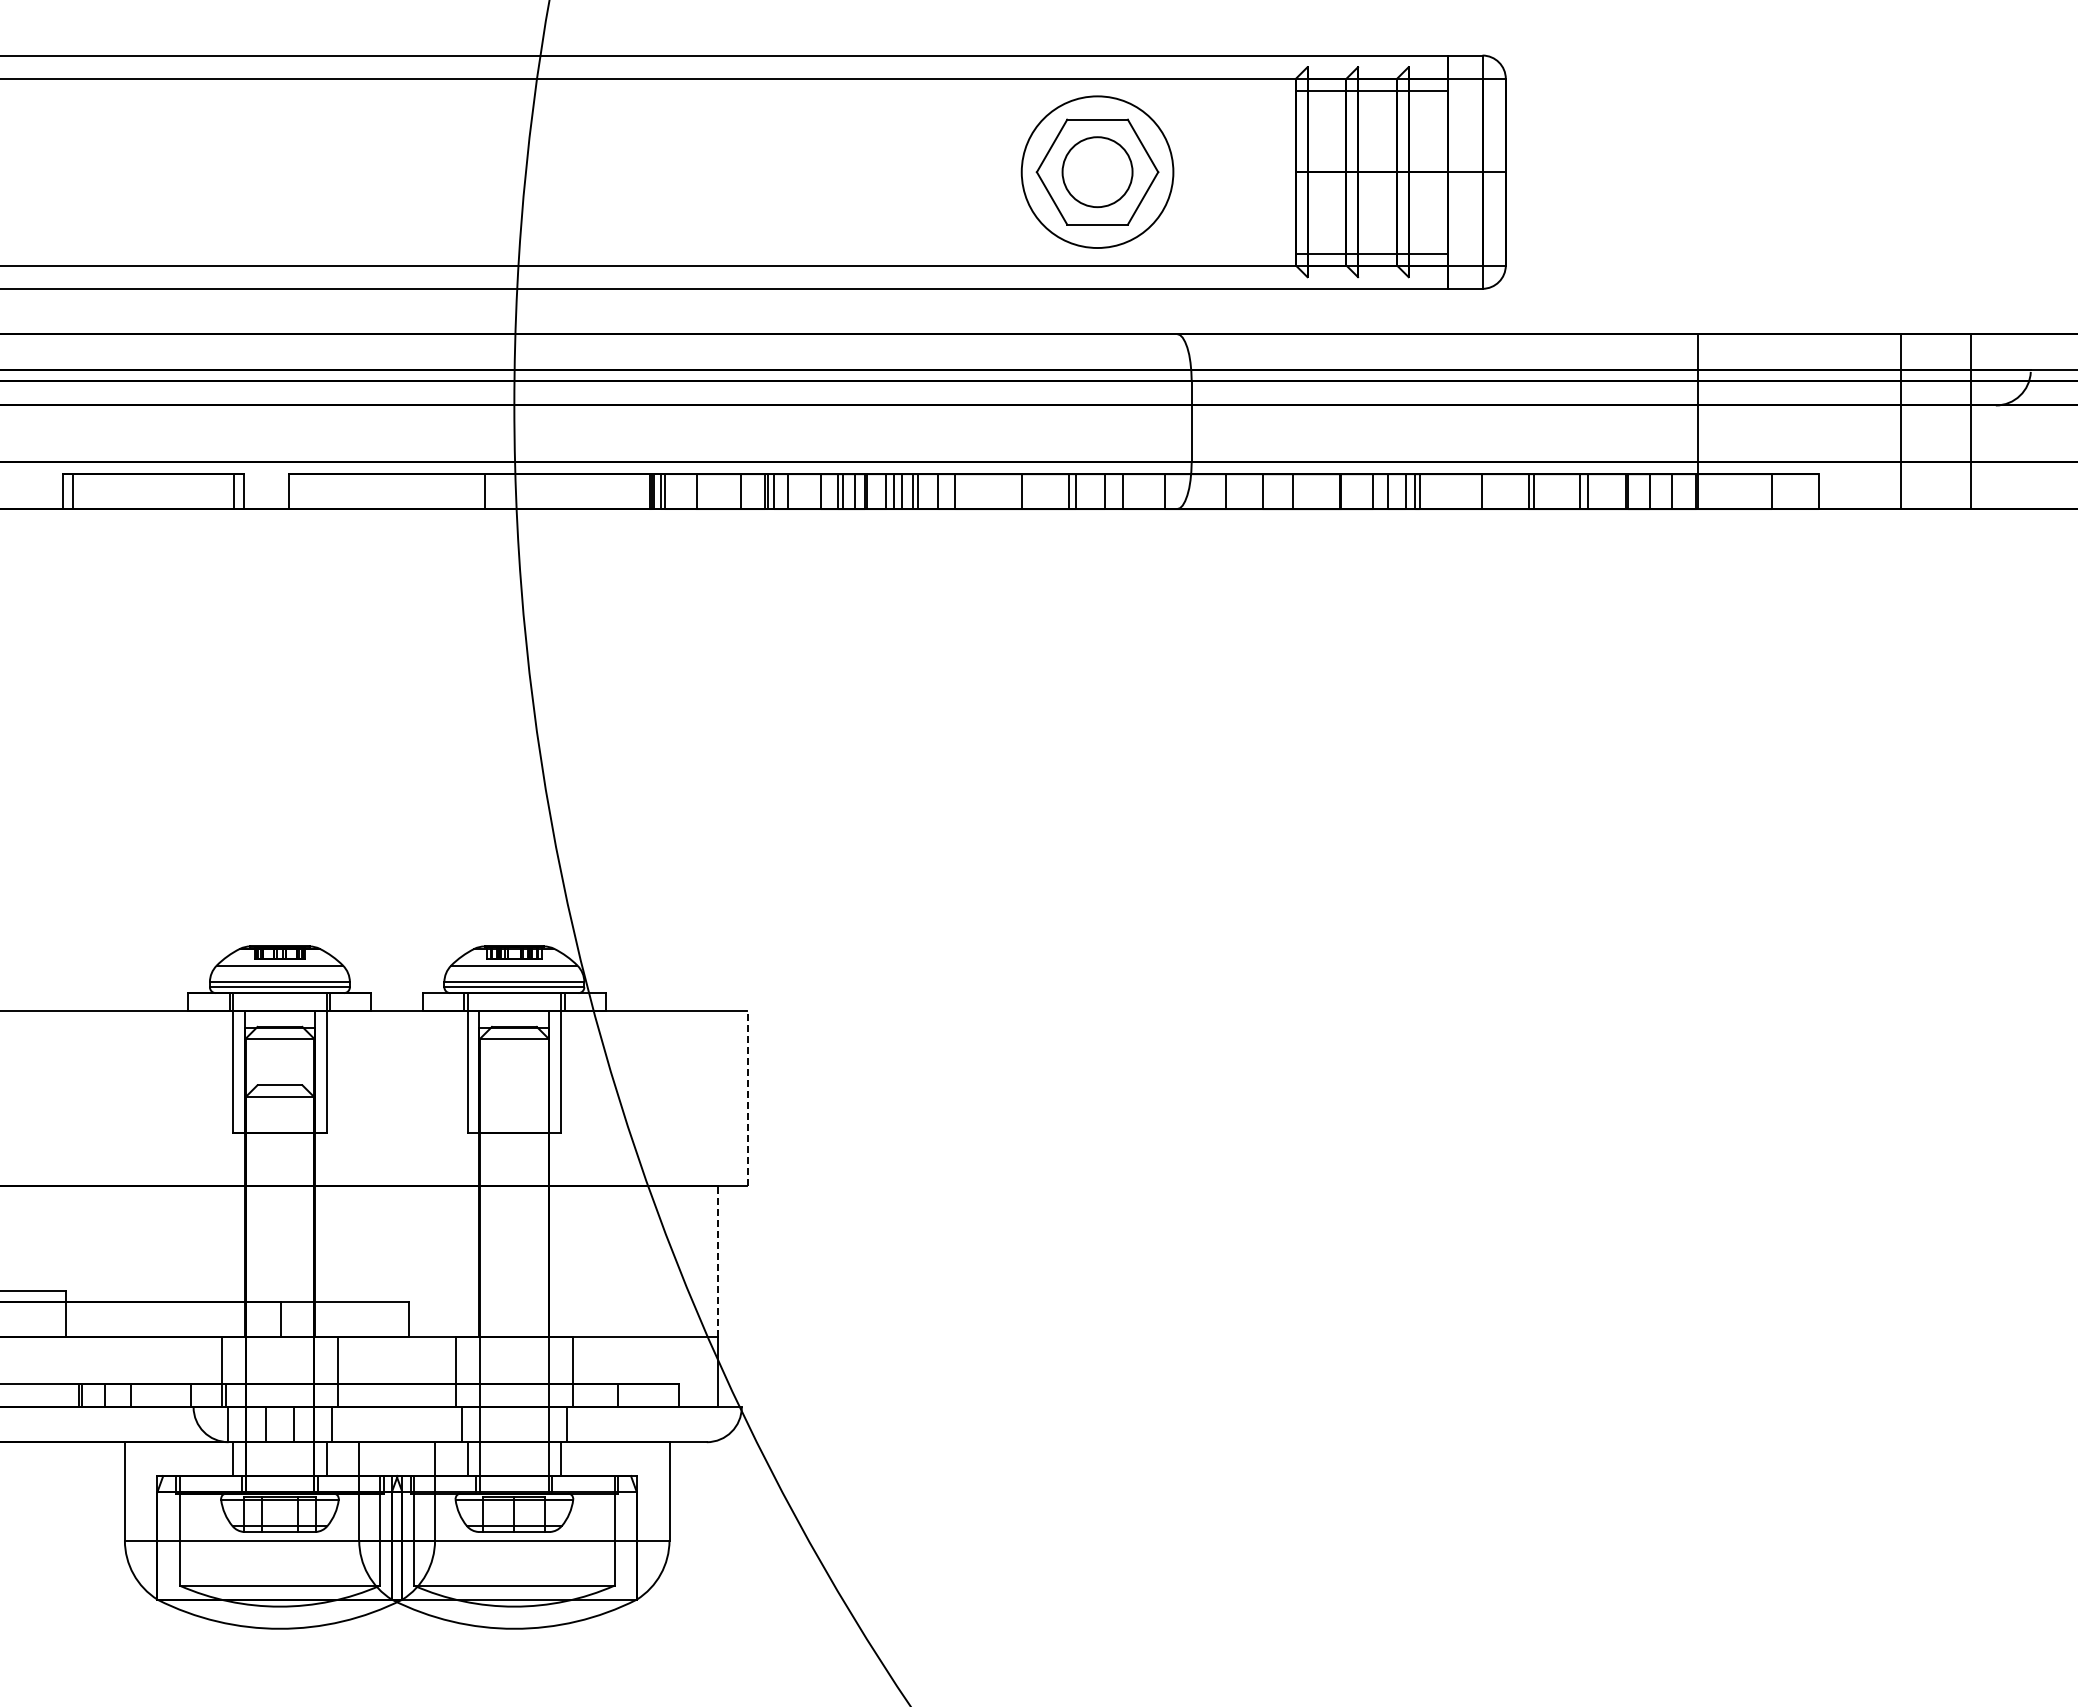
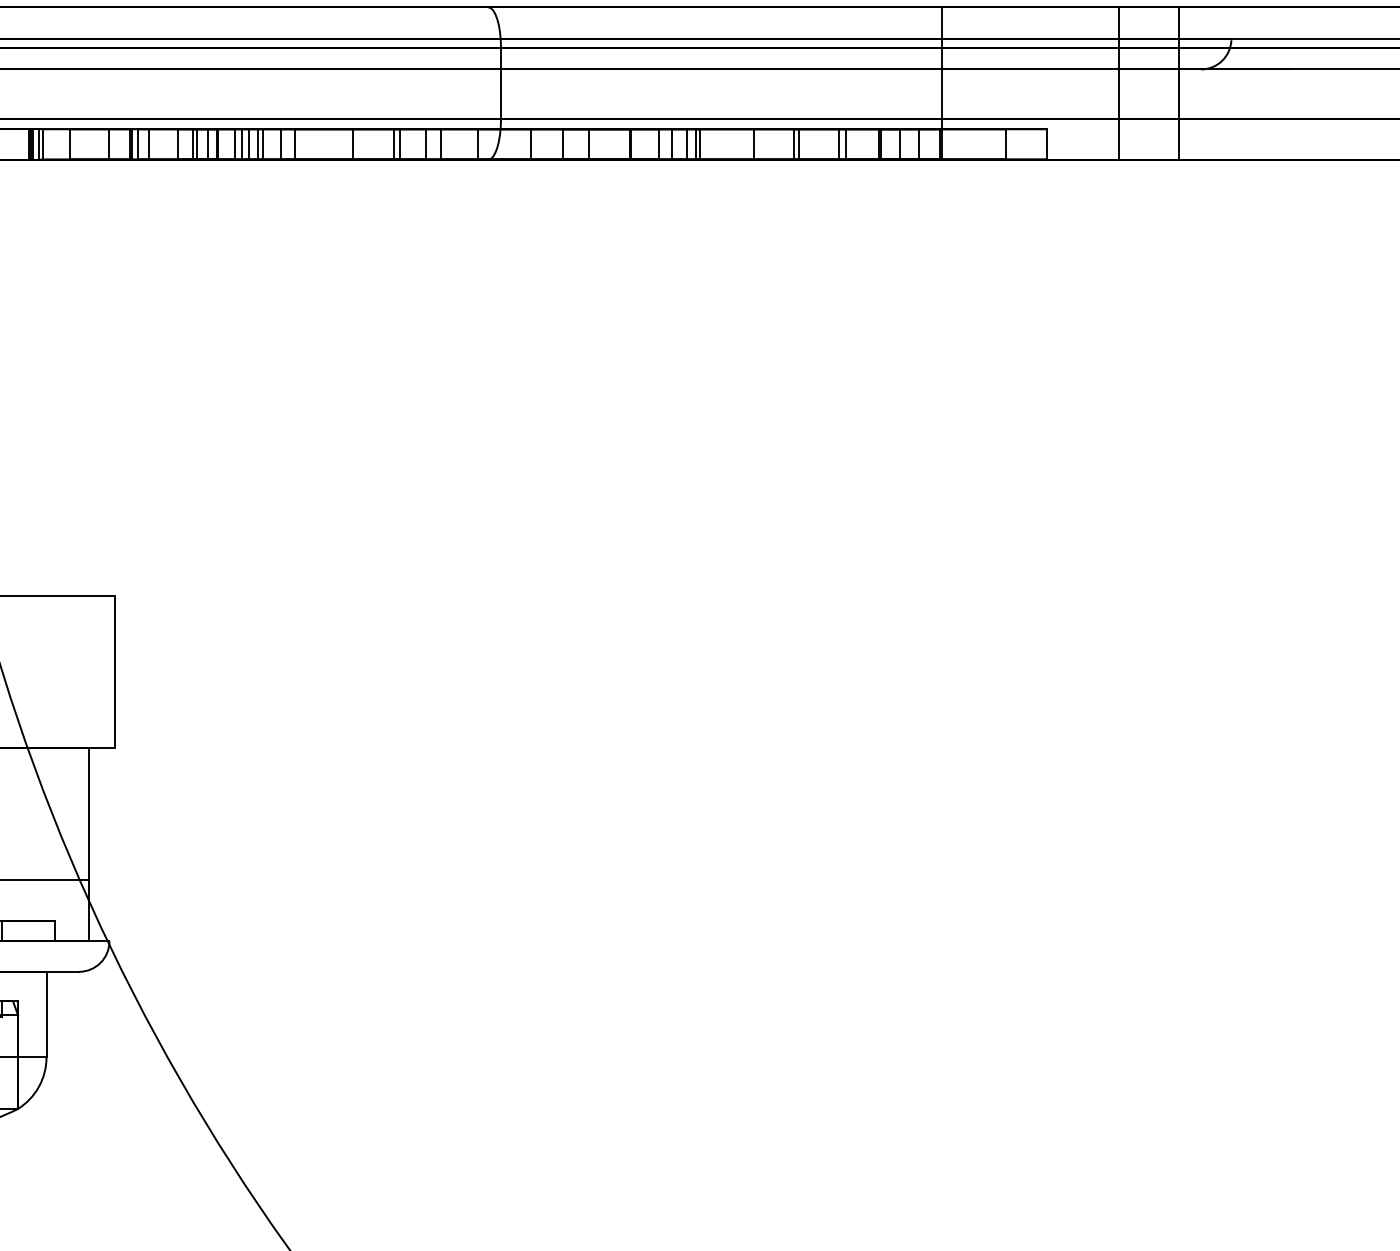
line: (747, 1097) -> (114, 671), dashed -> solid
line: (718, 1261) -> (89, 814), dashed -> solid

